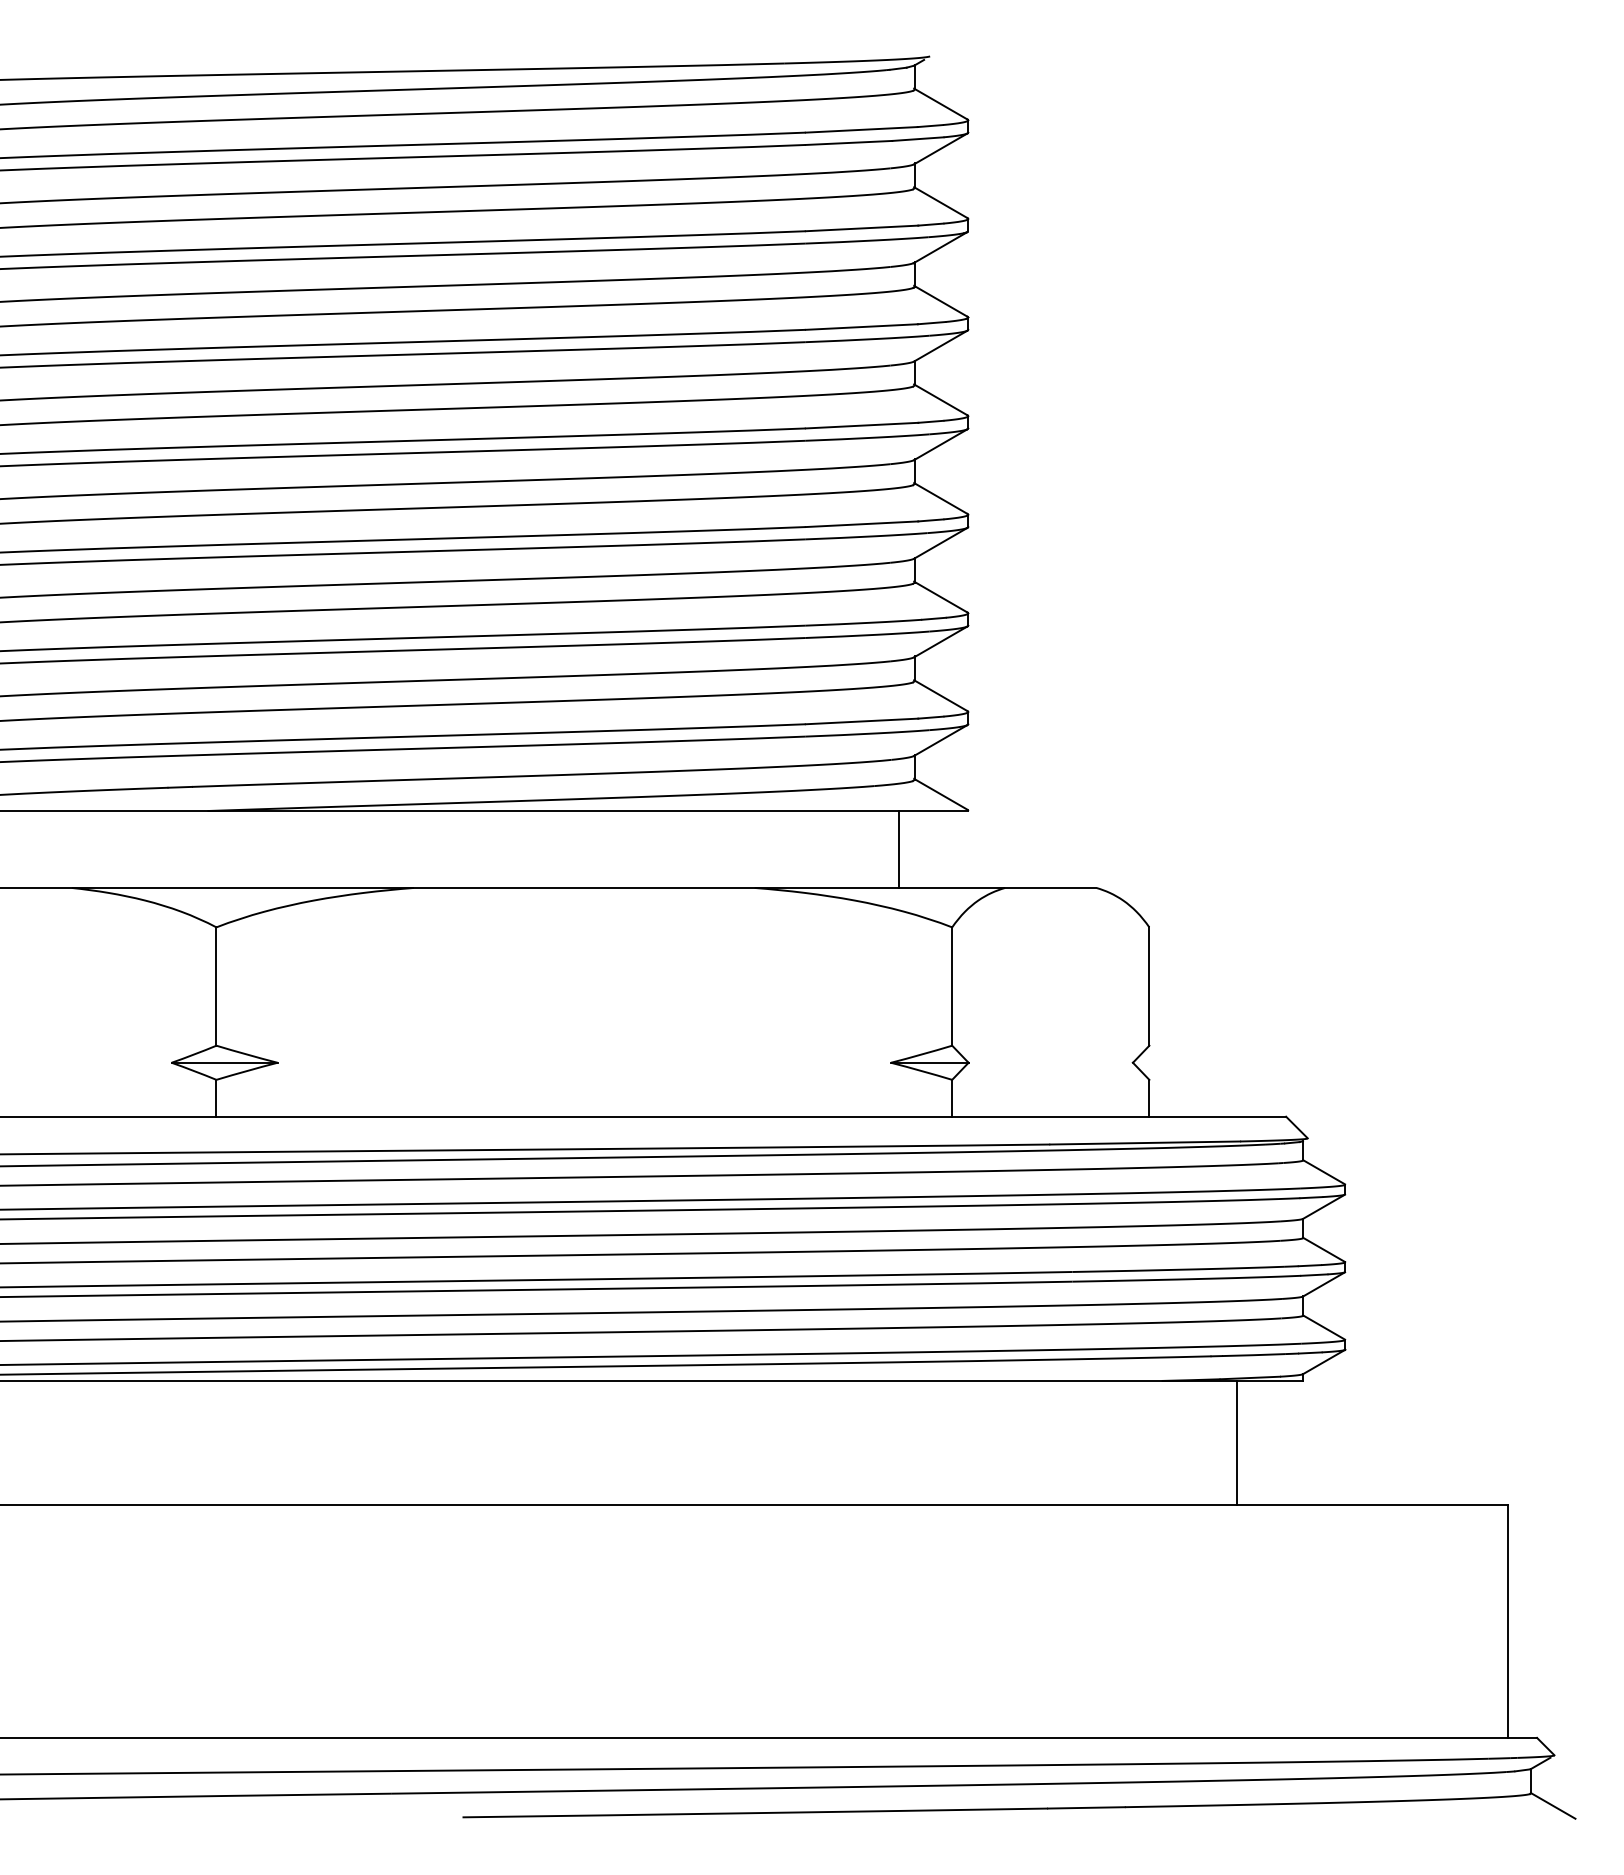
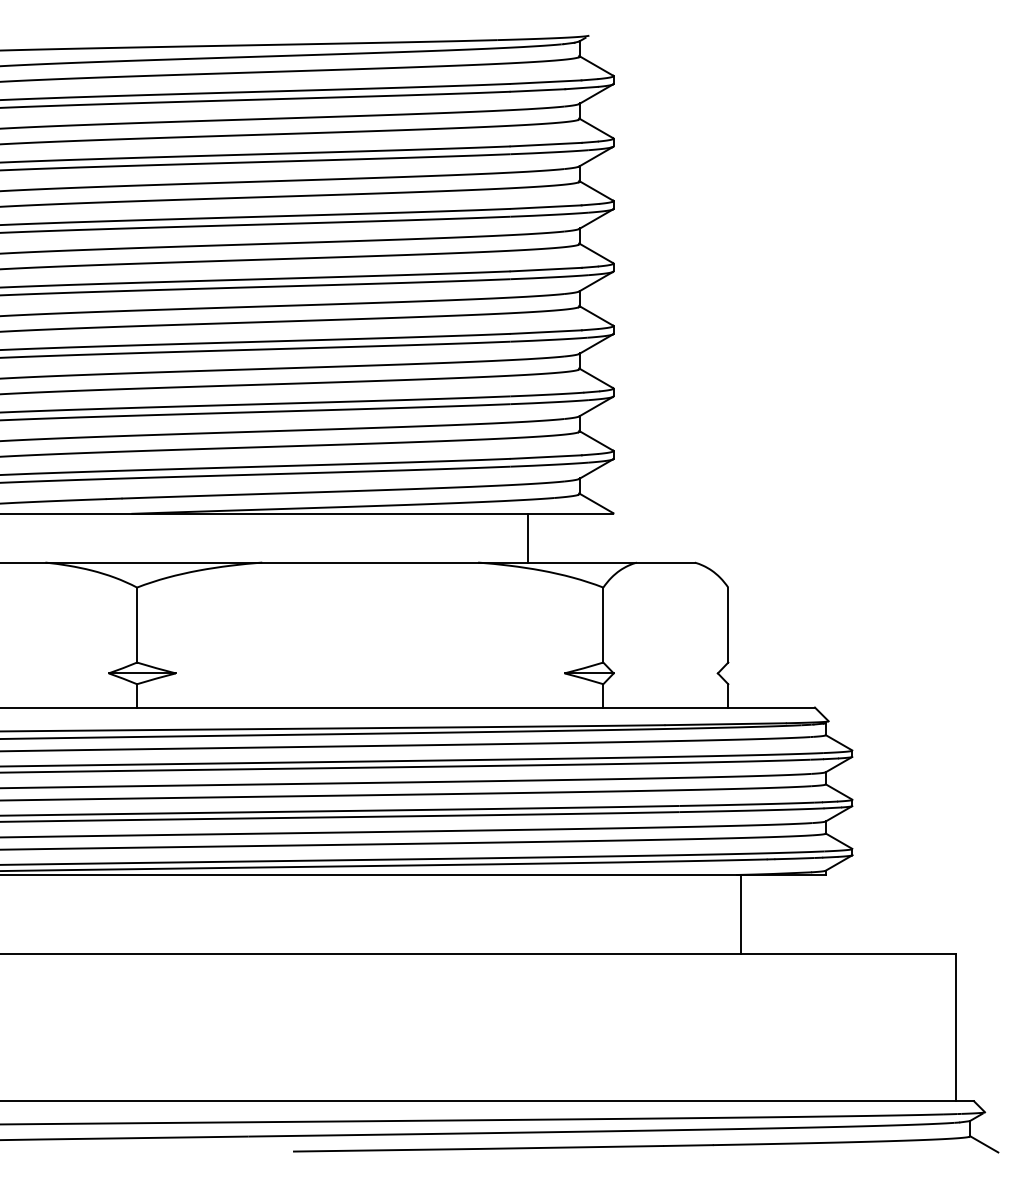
line: (898, 848) -> (528, 537), moved
line: (1236, 1443) -> (740, 914), moved

